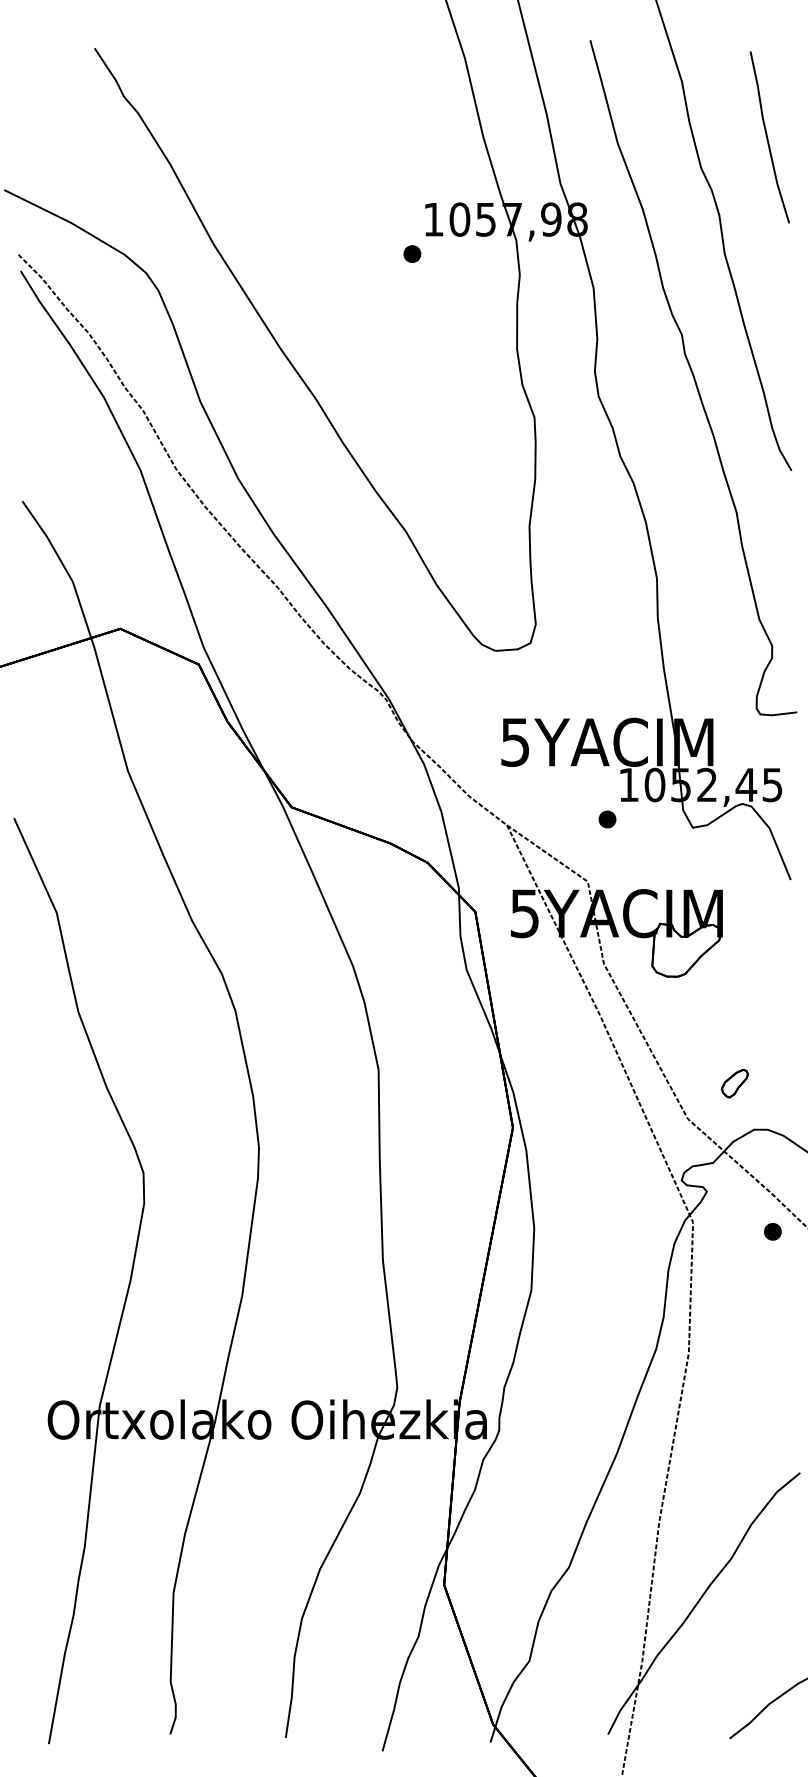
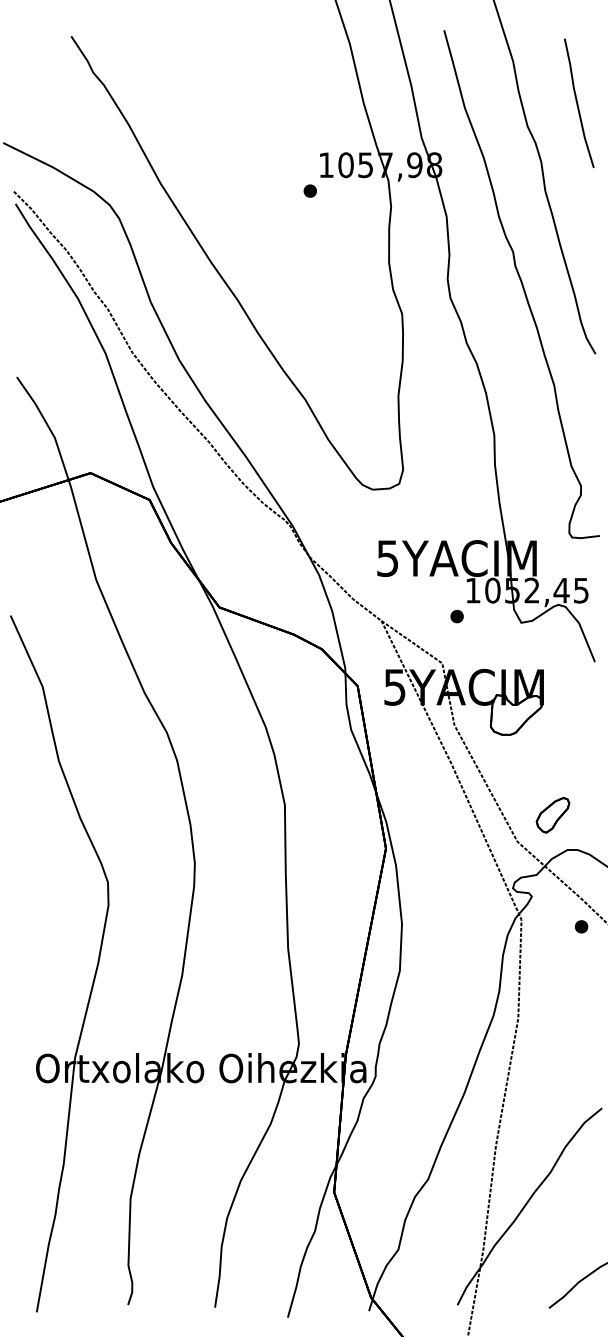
part: (734, 1083) -> (552, 815), size x1.67

